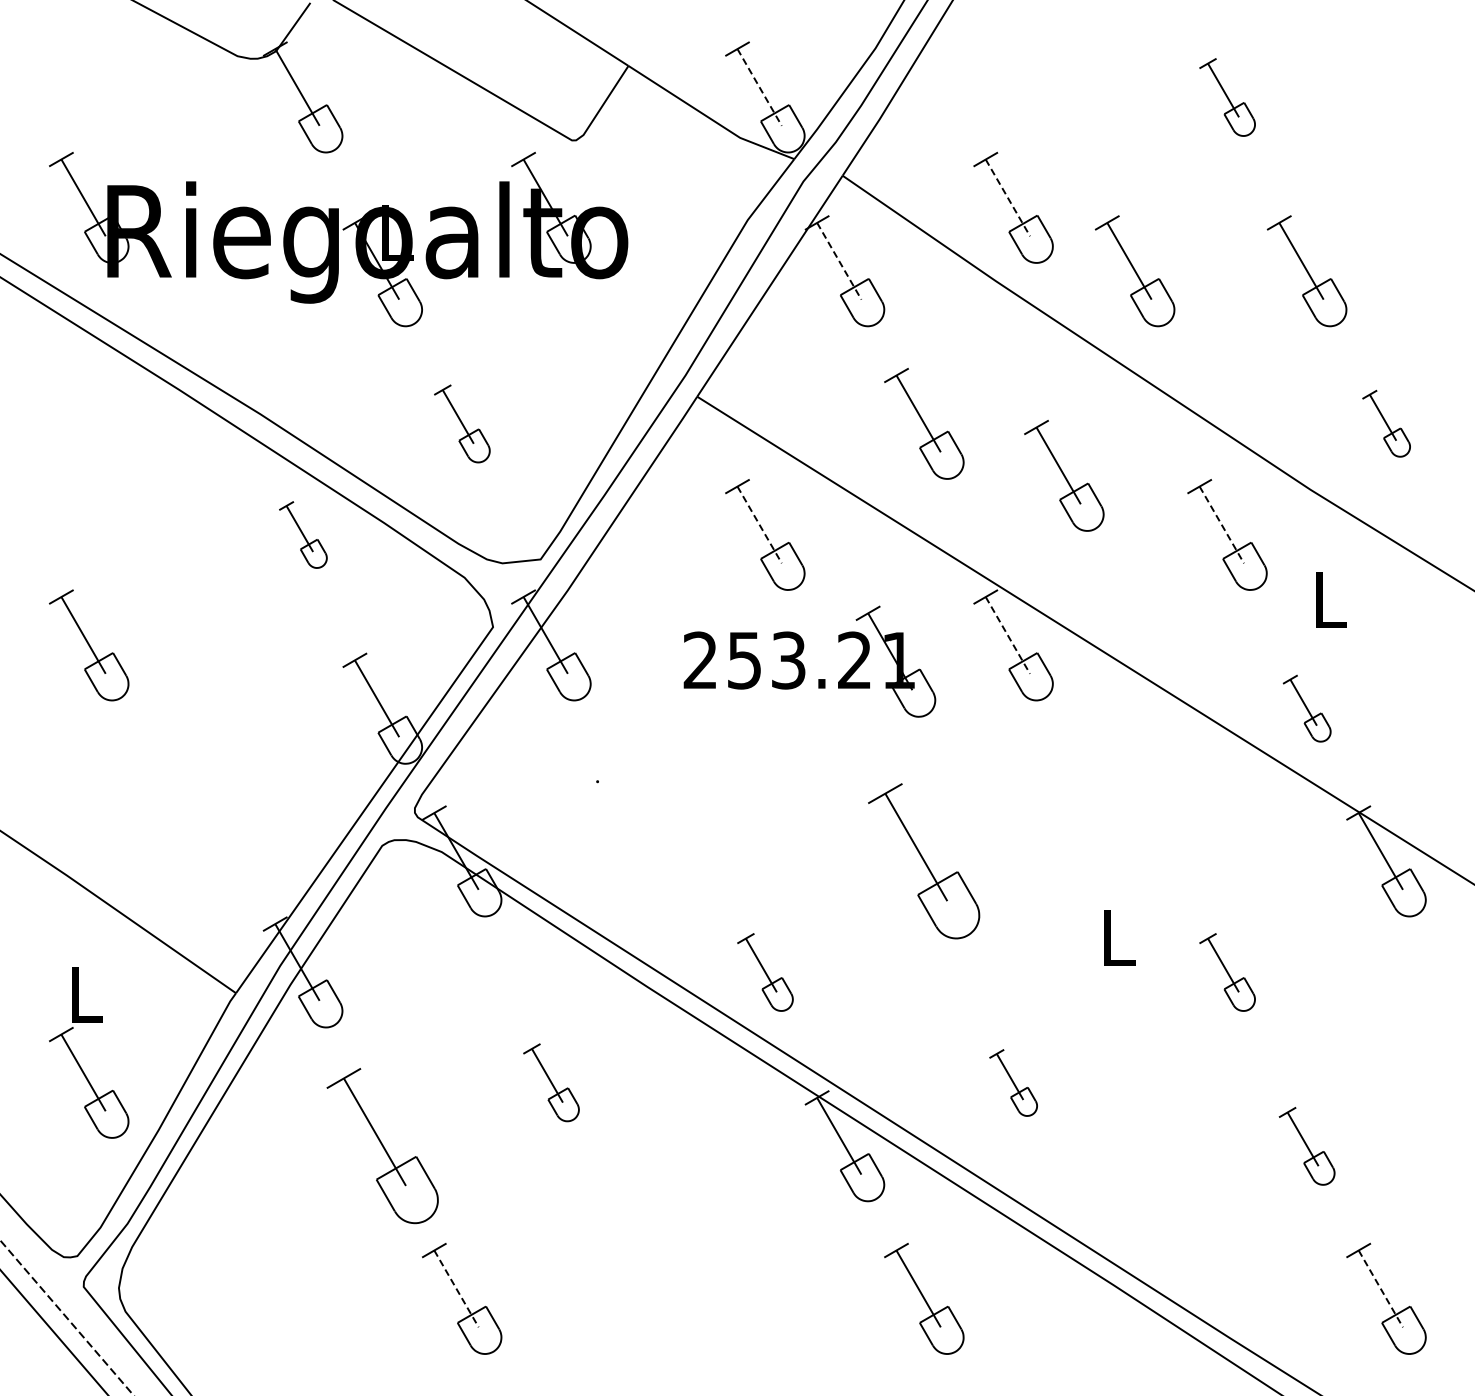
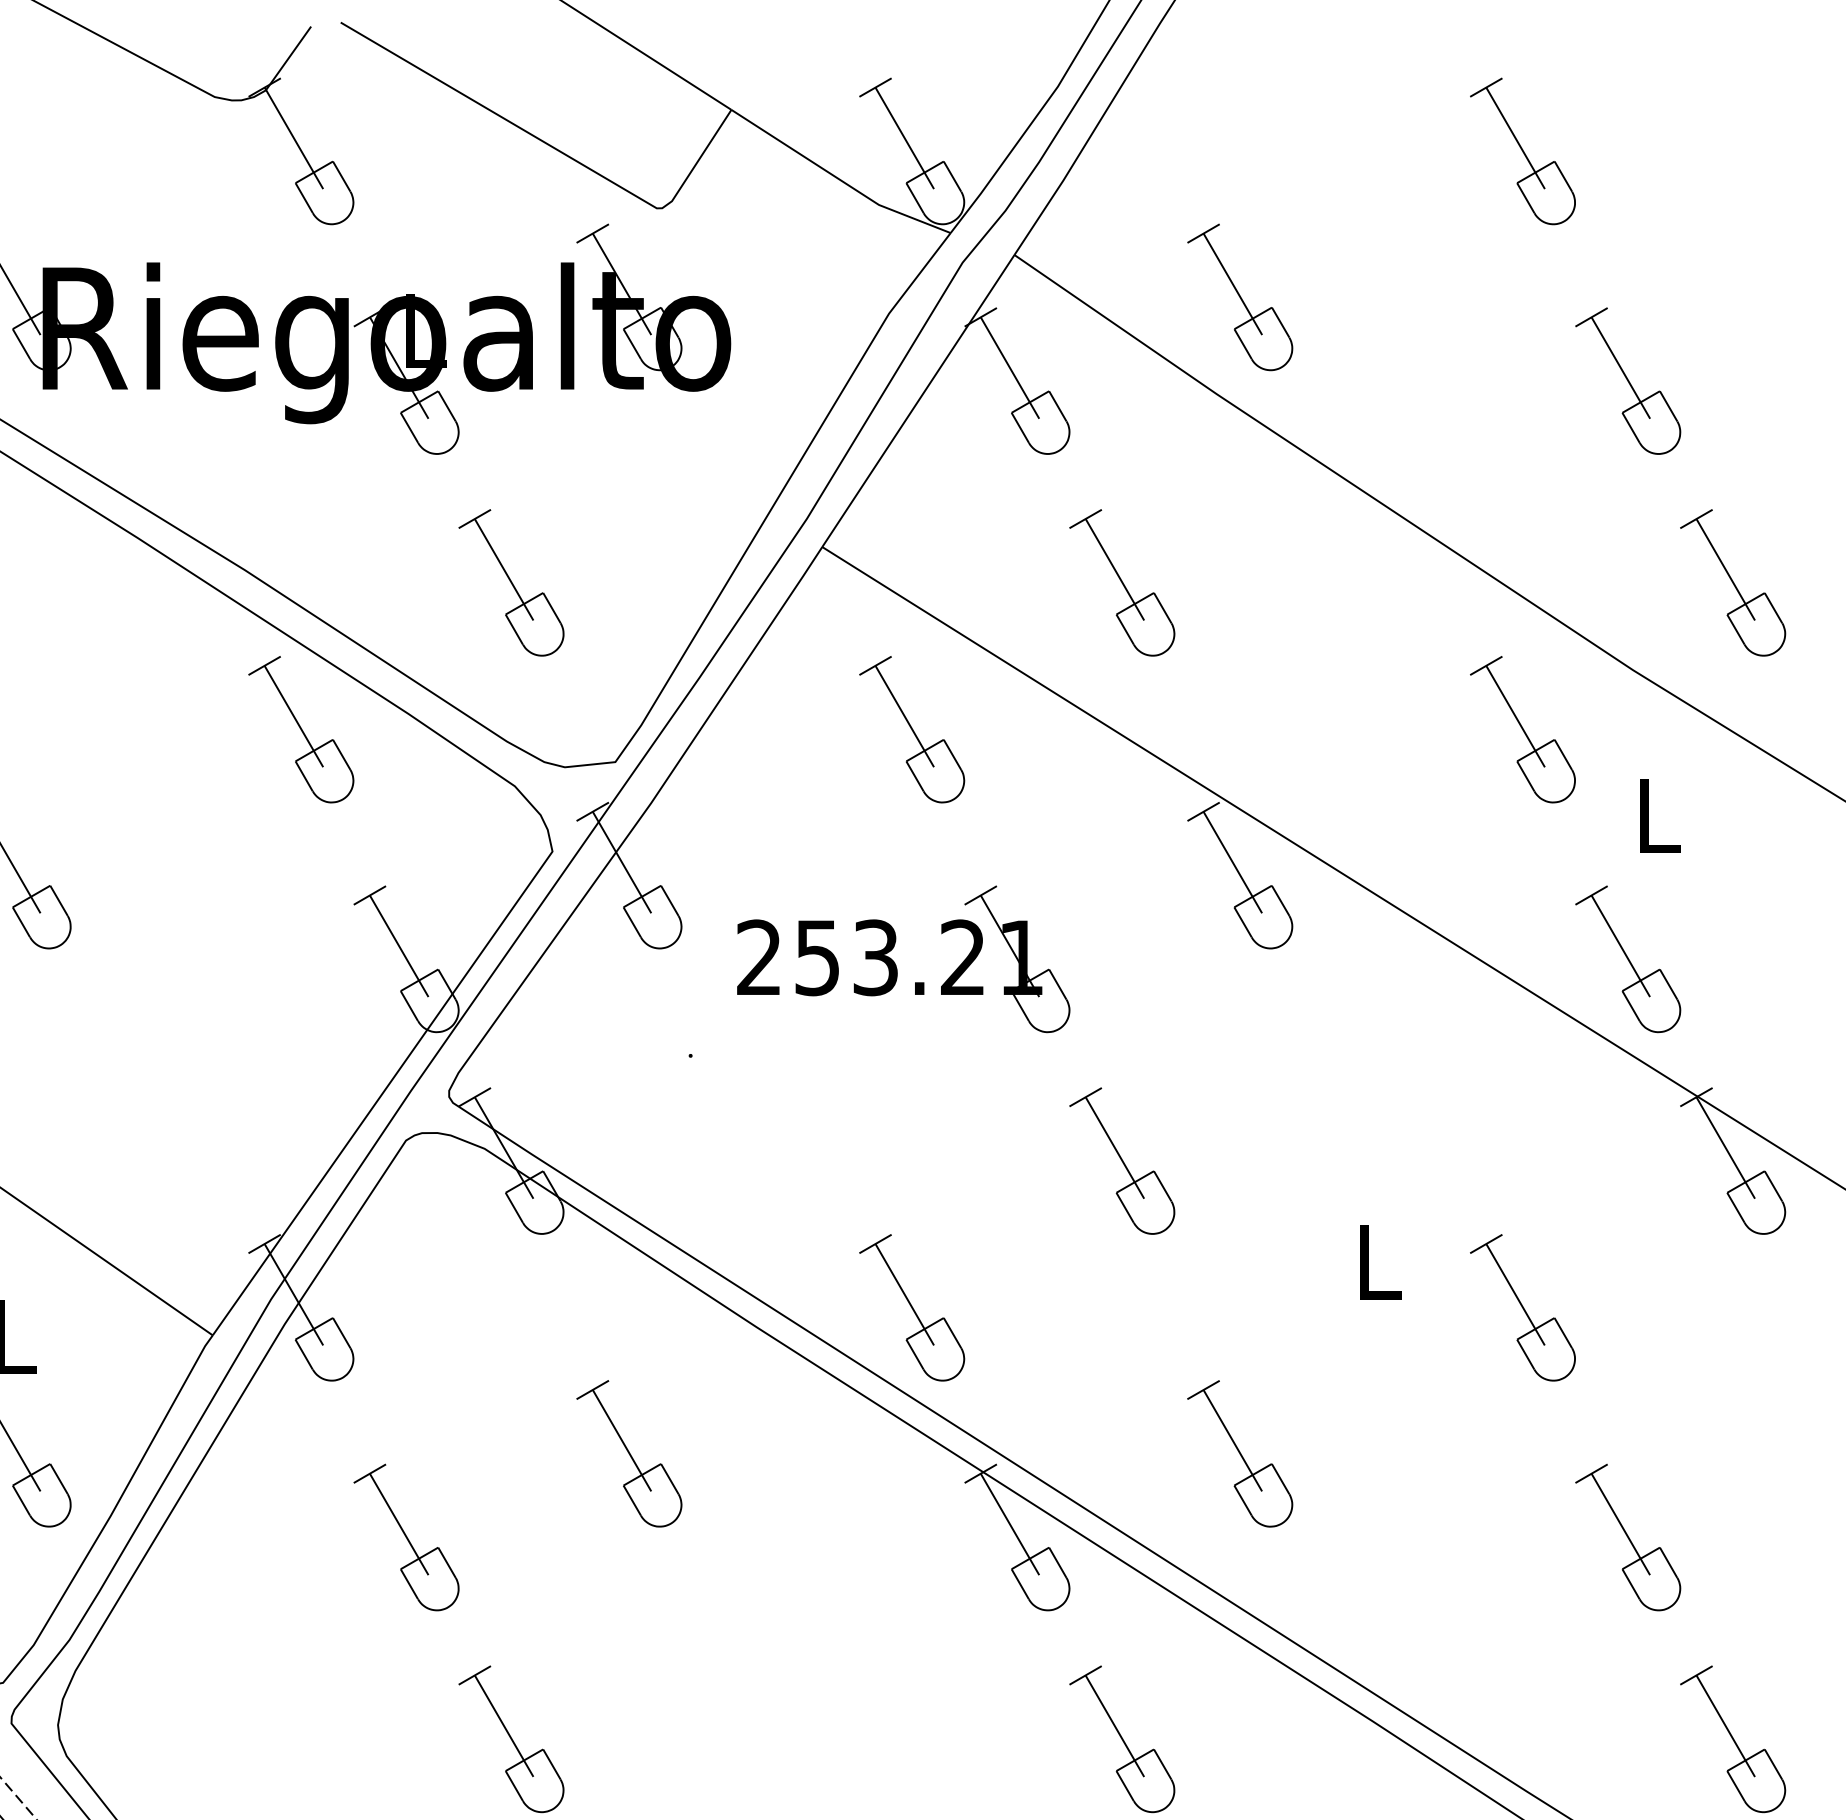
line: (759, 87) -> (904, 138), dashed -> solid
part: (1227, 97) -> (1523, 151), size x1.43
line: (1008, 198) -> (1233, 285), dashed -> solid
line: (839, 261) -> (1010, 368), dashed -> solid
part: (1134, 271) -> (1400, 381), removed
part: (462, 423) -> (512, 582), size x1.43
part: (1386, 423) -> (1733, 582), size x1.67
part: (1064, 475) -> (1307, 651), removed
line: (759, 525) -> (904, 717), dashed -> solid
line: (1222, 525) -> (1516, 717), dashed -> solid
part: (303, 534) -> (301, 729), size x1.67
line: (1008, 635) -> (1233, 862), dashed -> solid
part: (803, 664) -> (895, 963), moved
part: (1306, 708) -> (1627, 959), size x1.67
part: (924, 861) -> (1122, 1161), size x0.71
part: (765, 972) -> (912, 1307), size x1.43
part: (1227, 972) -> (1523, 1307), size x1.43
part: (551, 1082) -> (629, 1453), size x1.43
part: (1013, 1082) -> (1240, 1453), size x1.67
part: (382, 1146) -> (406, 1537), size x0.71
part: (1306, 1146) -> (1627, 1537), size x1.43
line: (456, 1289) -> (504, 1726), dashed -> solid
line: (1381, 1289) -> (1726, 1726), dashed -> solid

